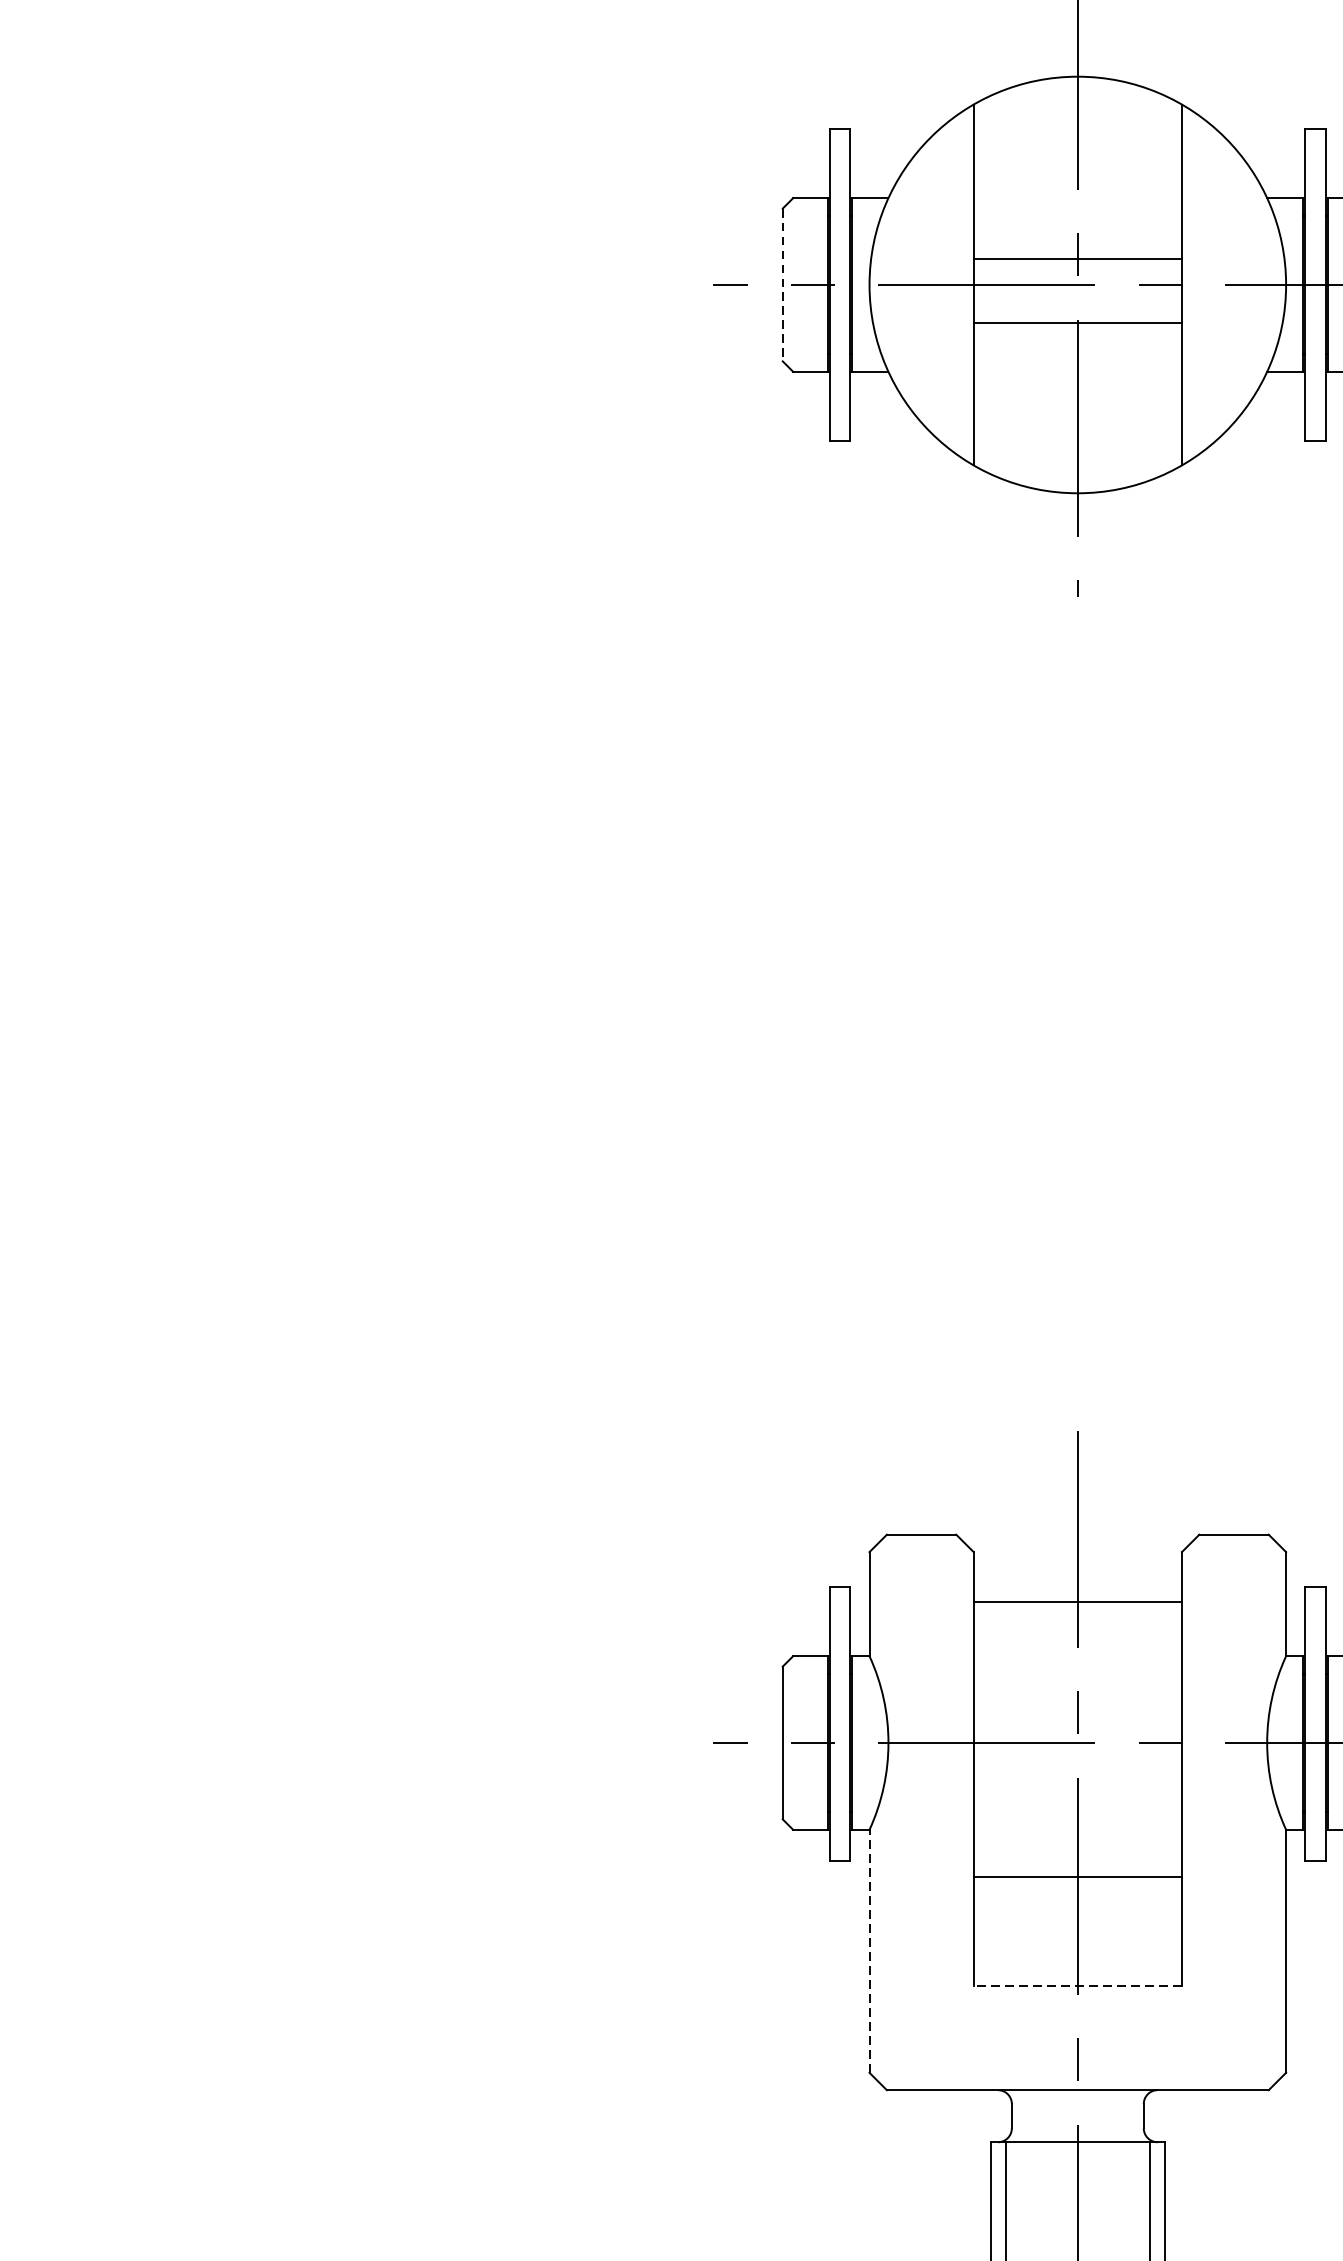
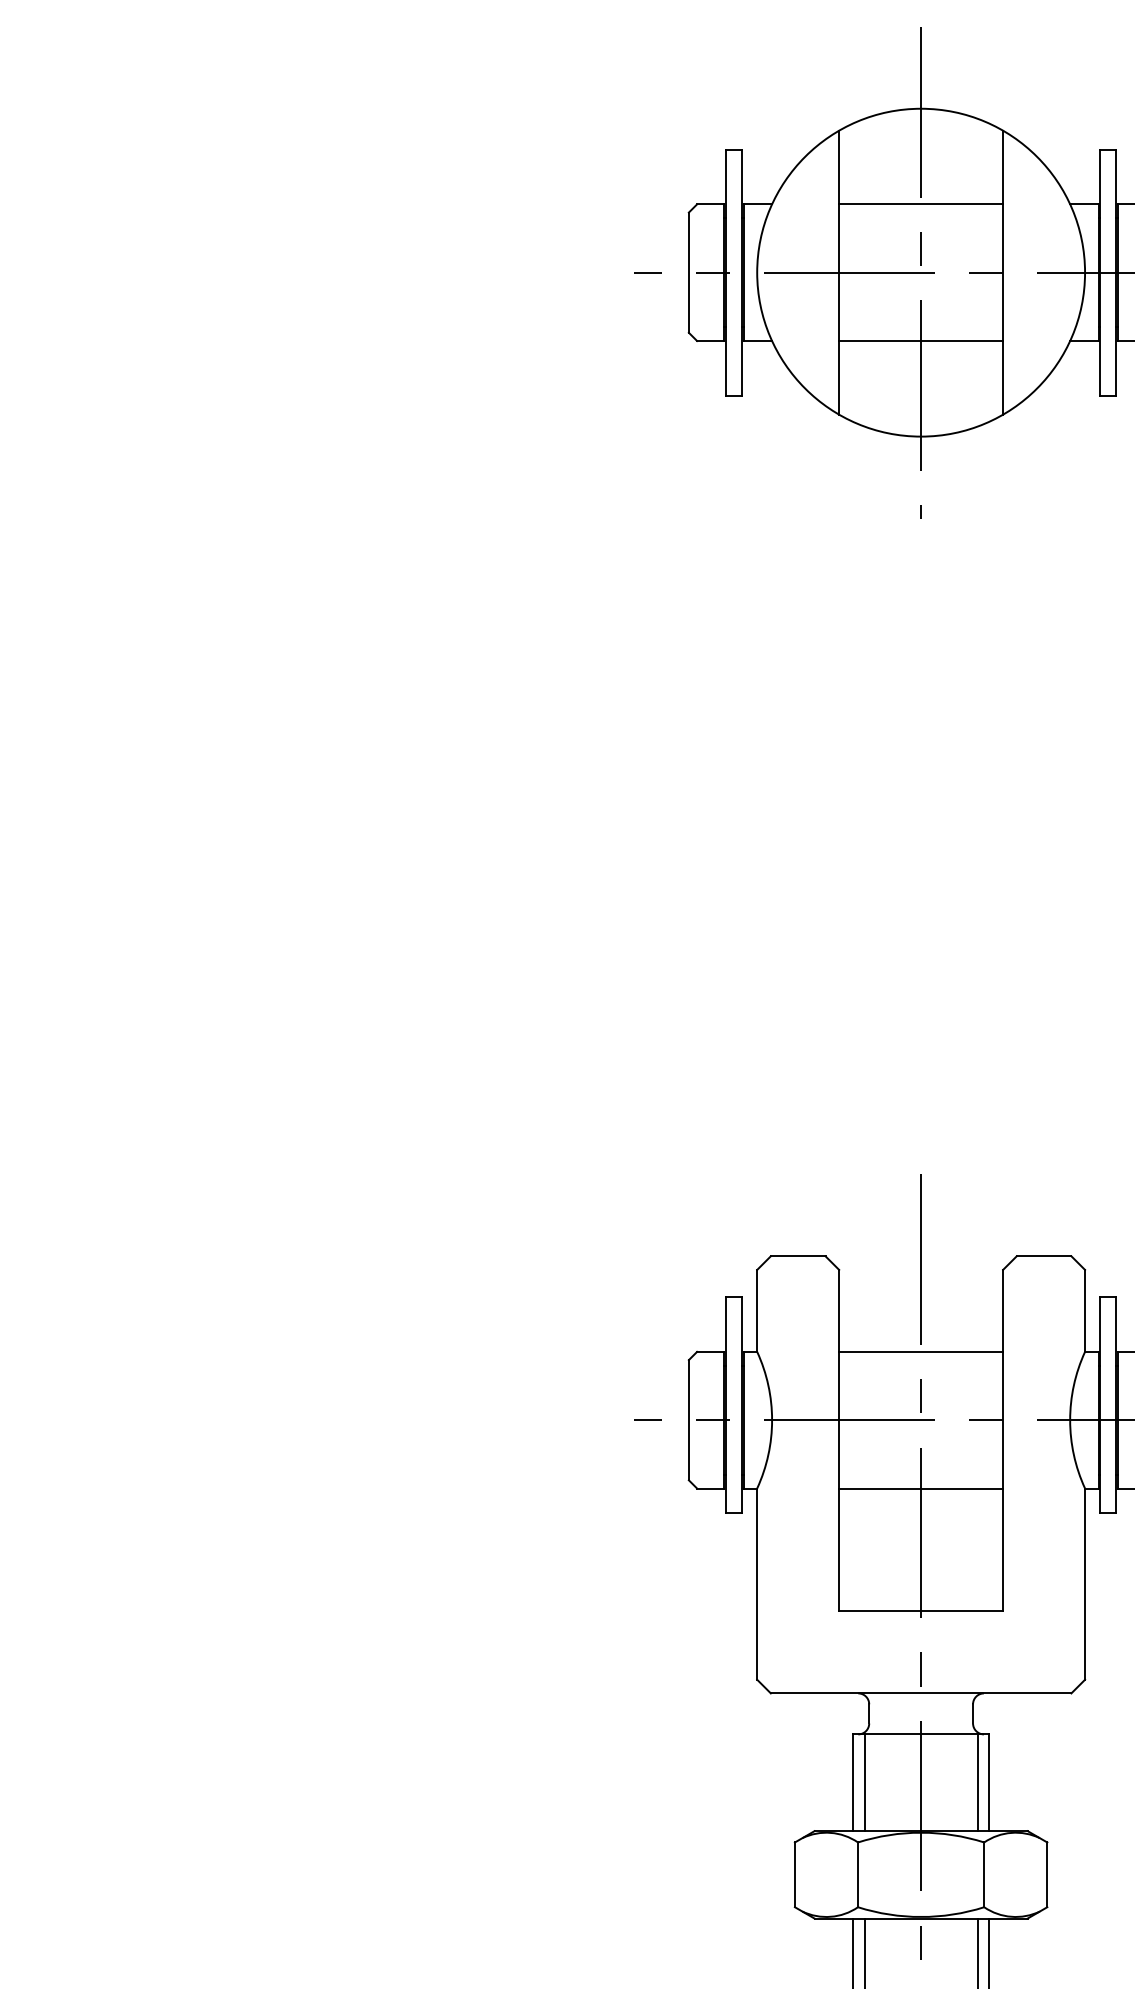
line: (1078, 259) -> (921, 204), moved
line: (782, 286) -> (688, 273), dashed -> solid
line: (1078, 324) -> (921, 341), moved
line: (1078, 1601) -> (921, 1351), moved
line: (1078, 1876) -> (921, 1488), moved
line: (869, 1951) -> (757, 1584), dashed -> solid
line: (1078, 1986) -> (921, 1611), dashed -> solid

